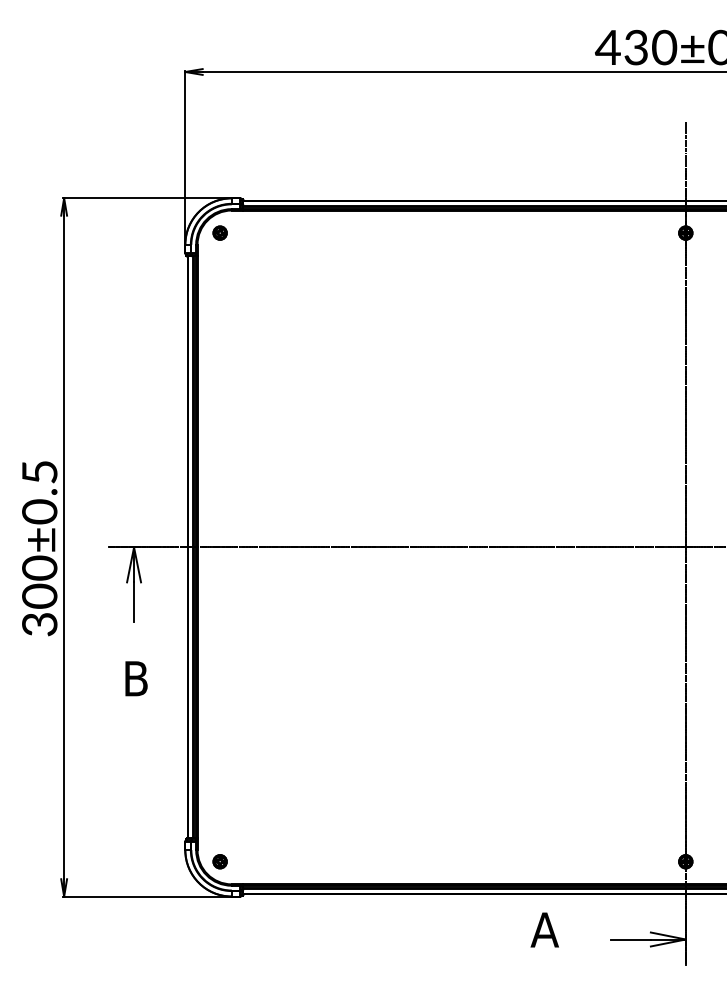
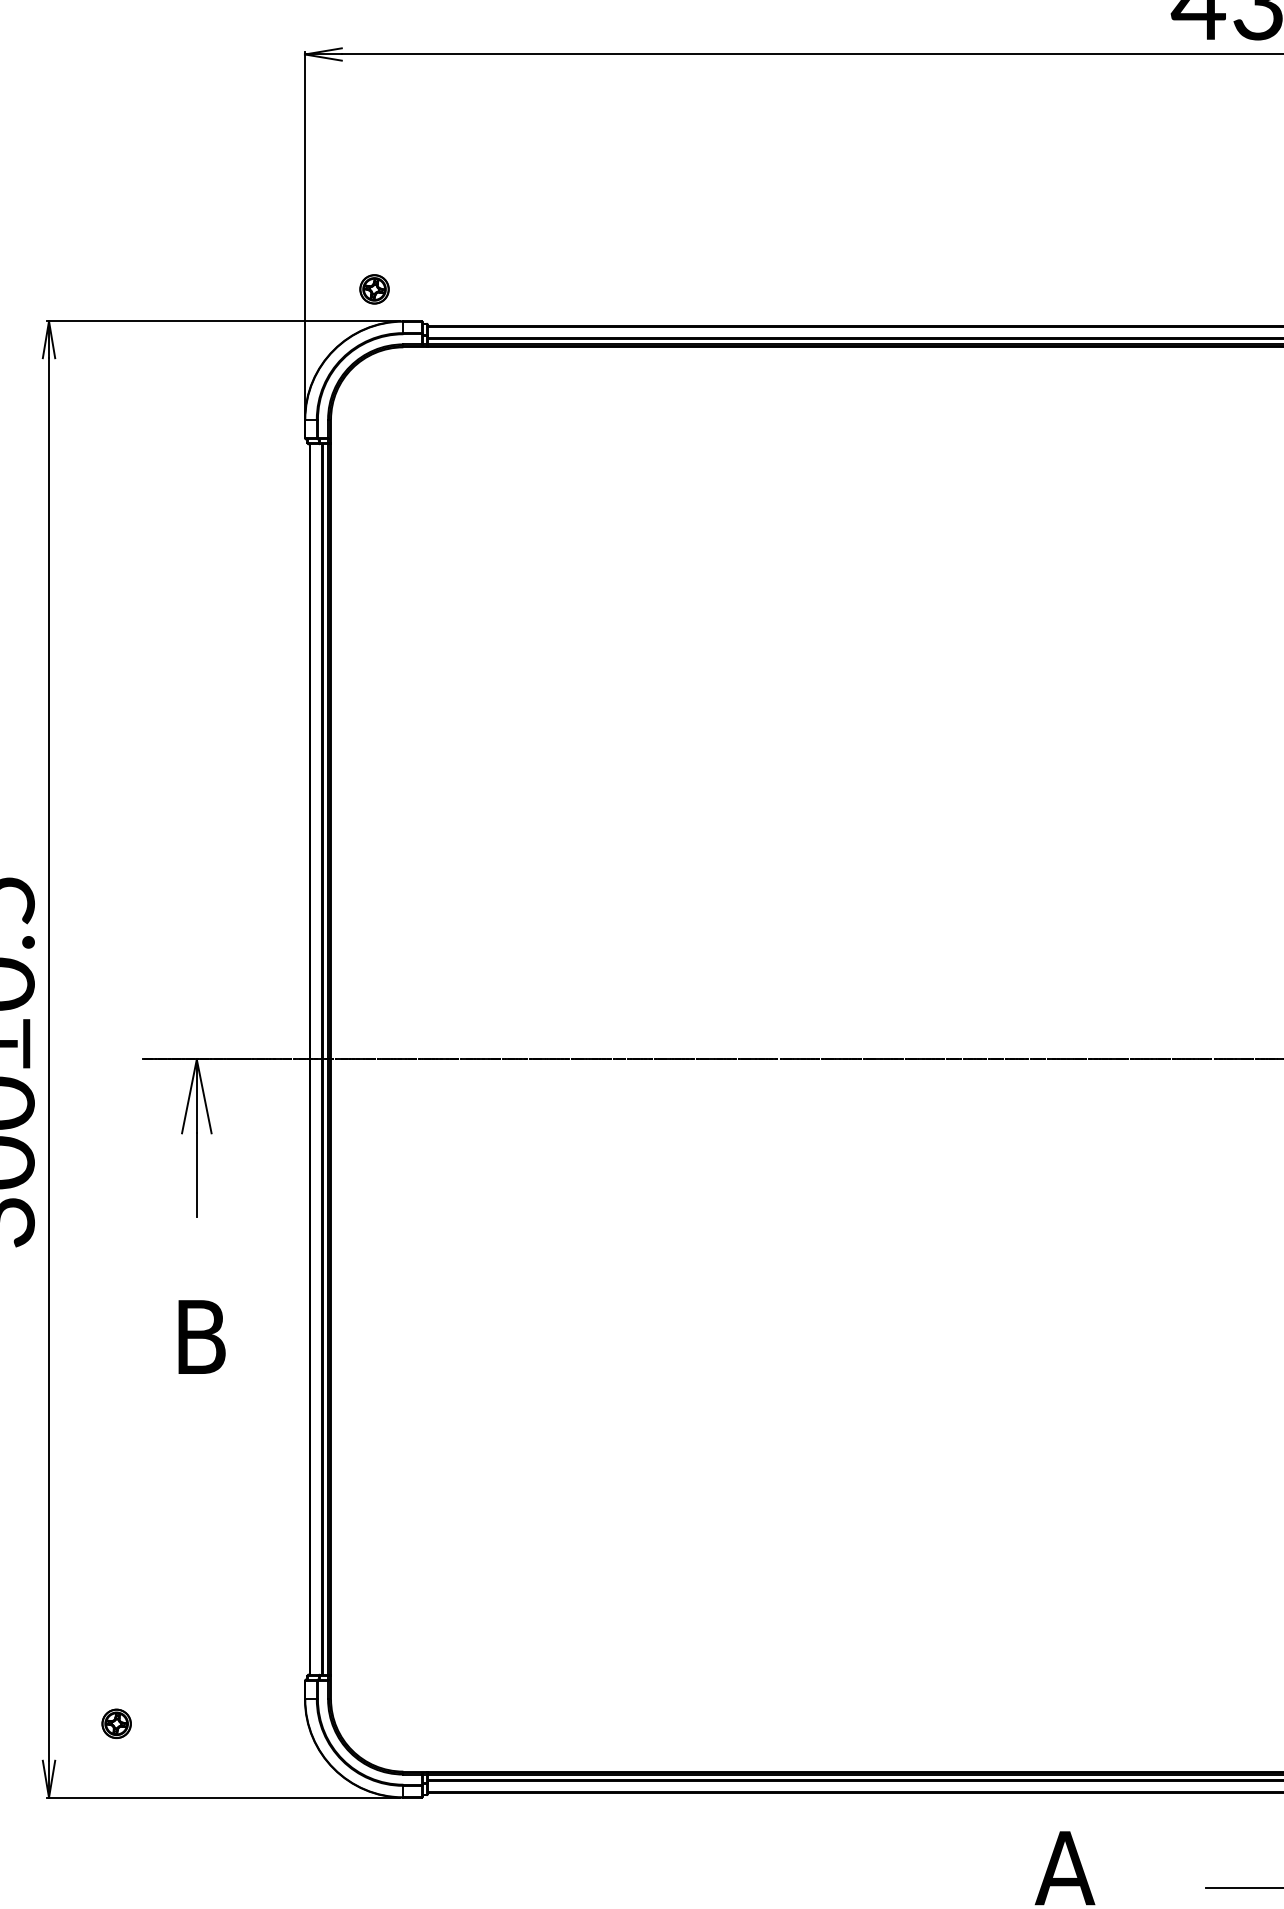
part: (219, 232) -> (373, 288), moved
part: (219, 861) -> (115, 1723), moved

